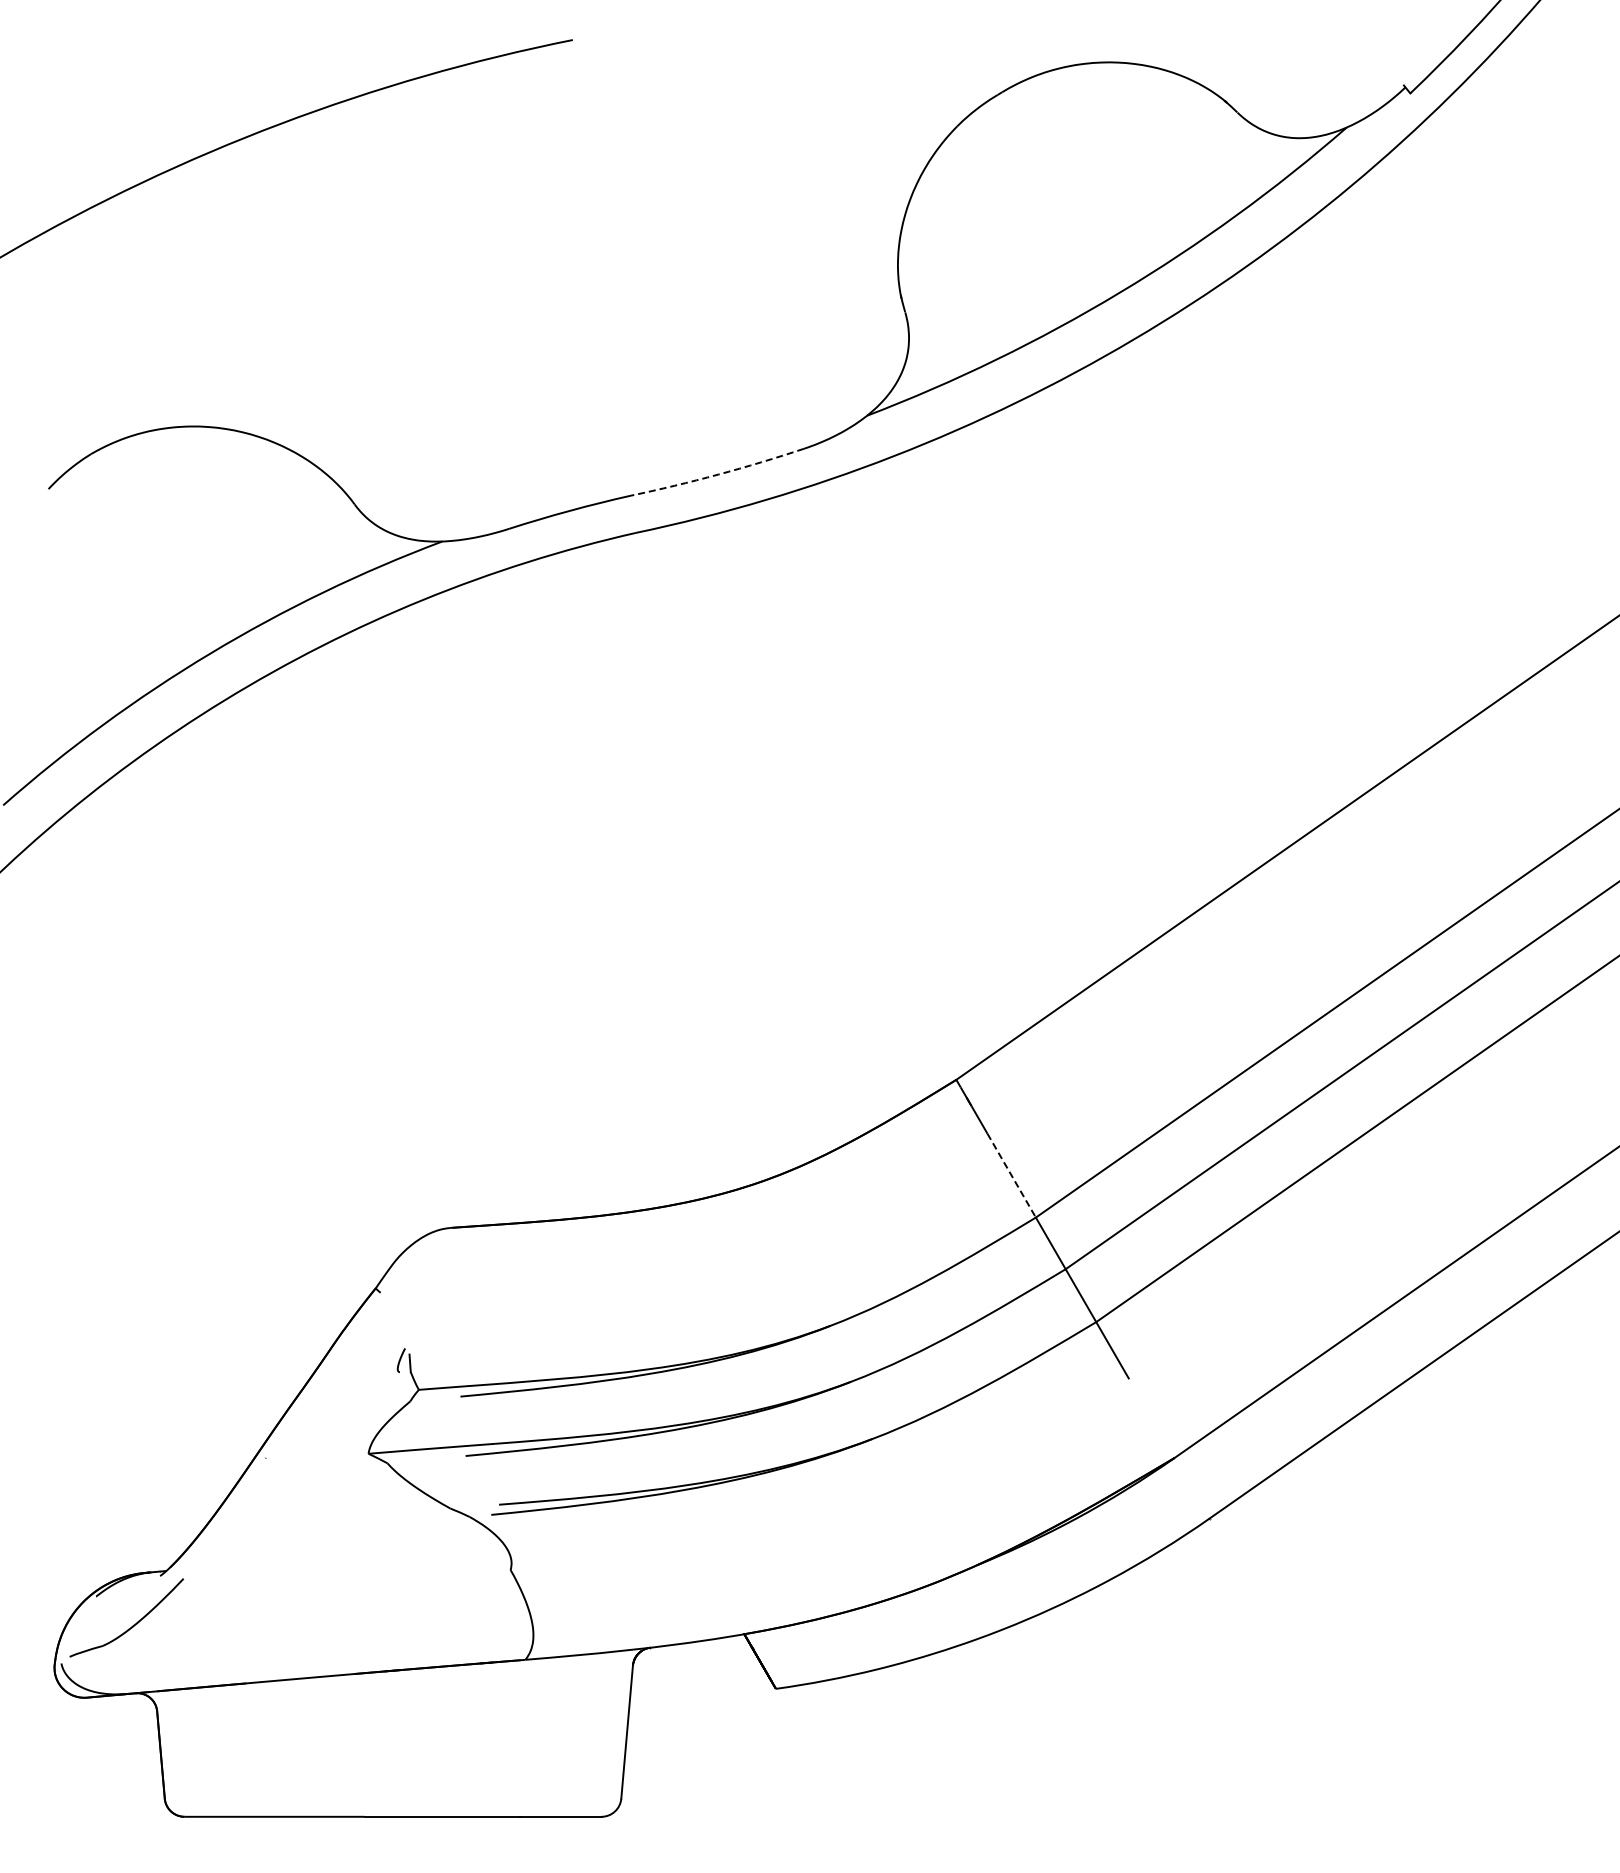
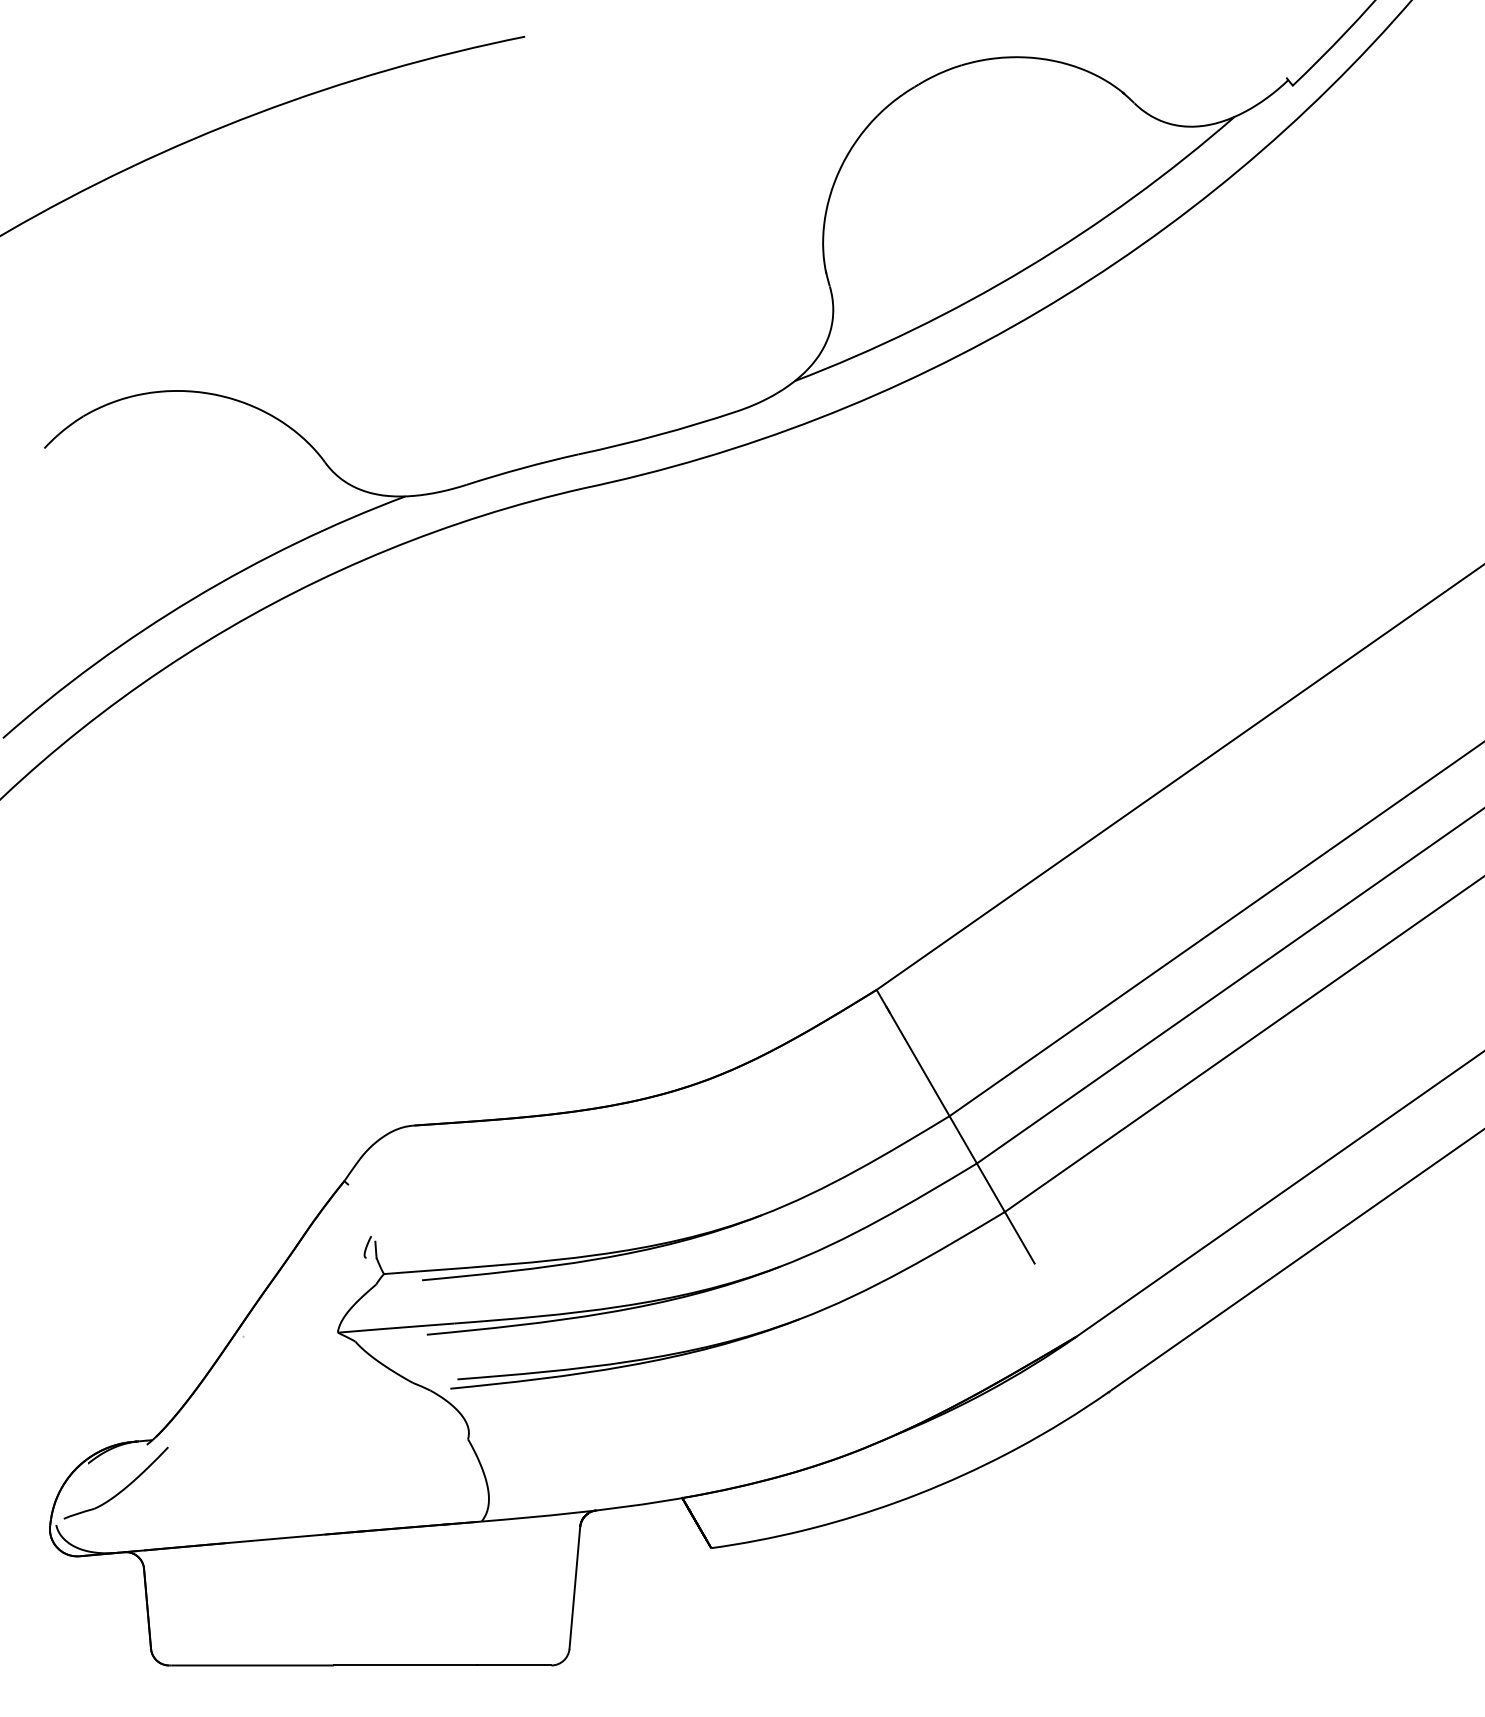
arc: (718, 474) -> (658, 434), dashed -> solid
line: (1011, 1176) -> (927, 1078), dashed -> solid

